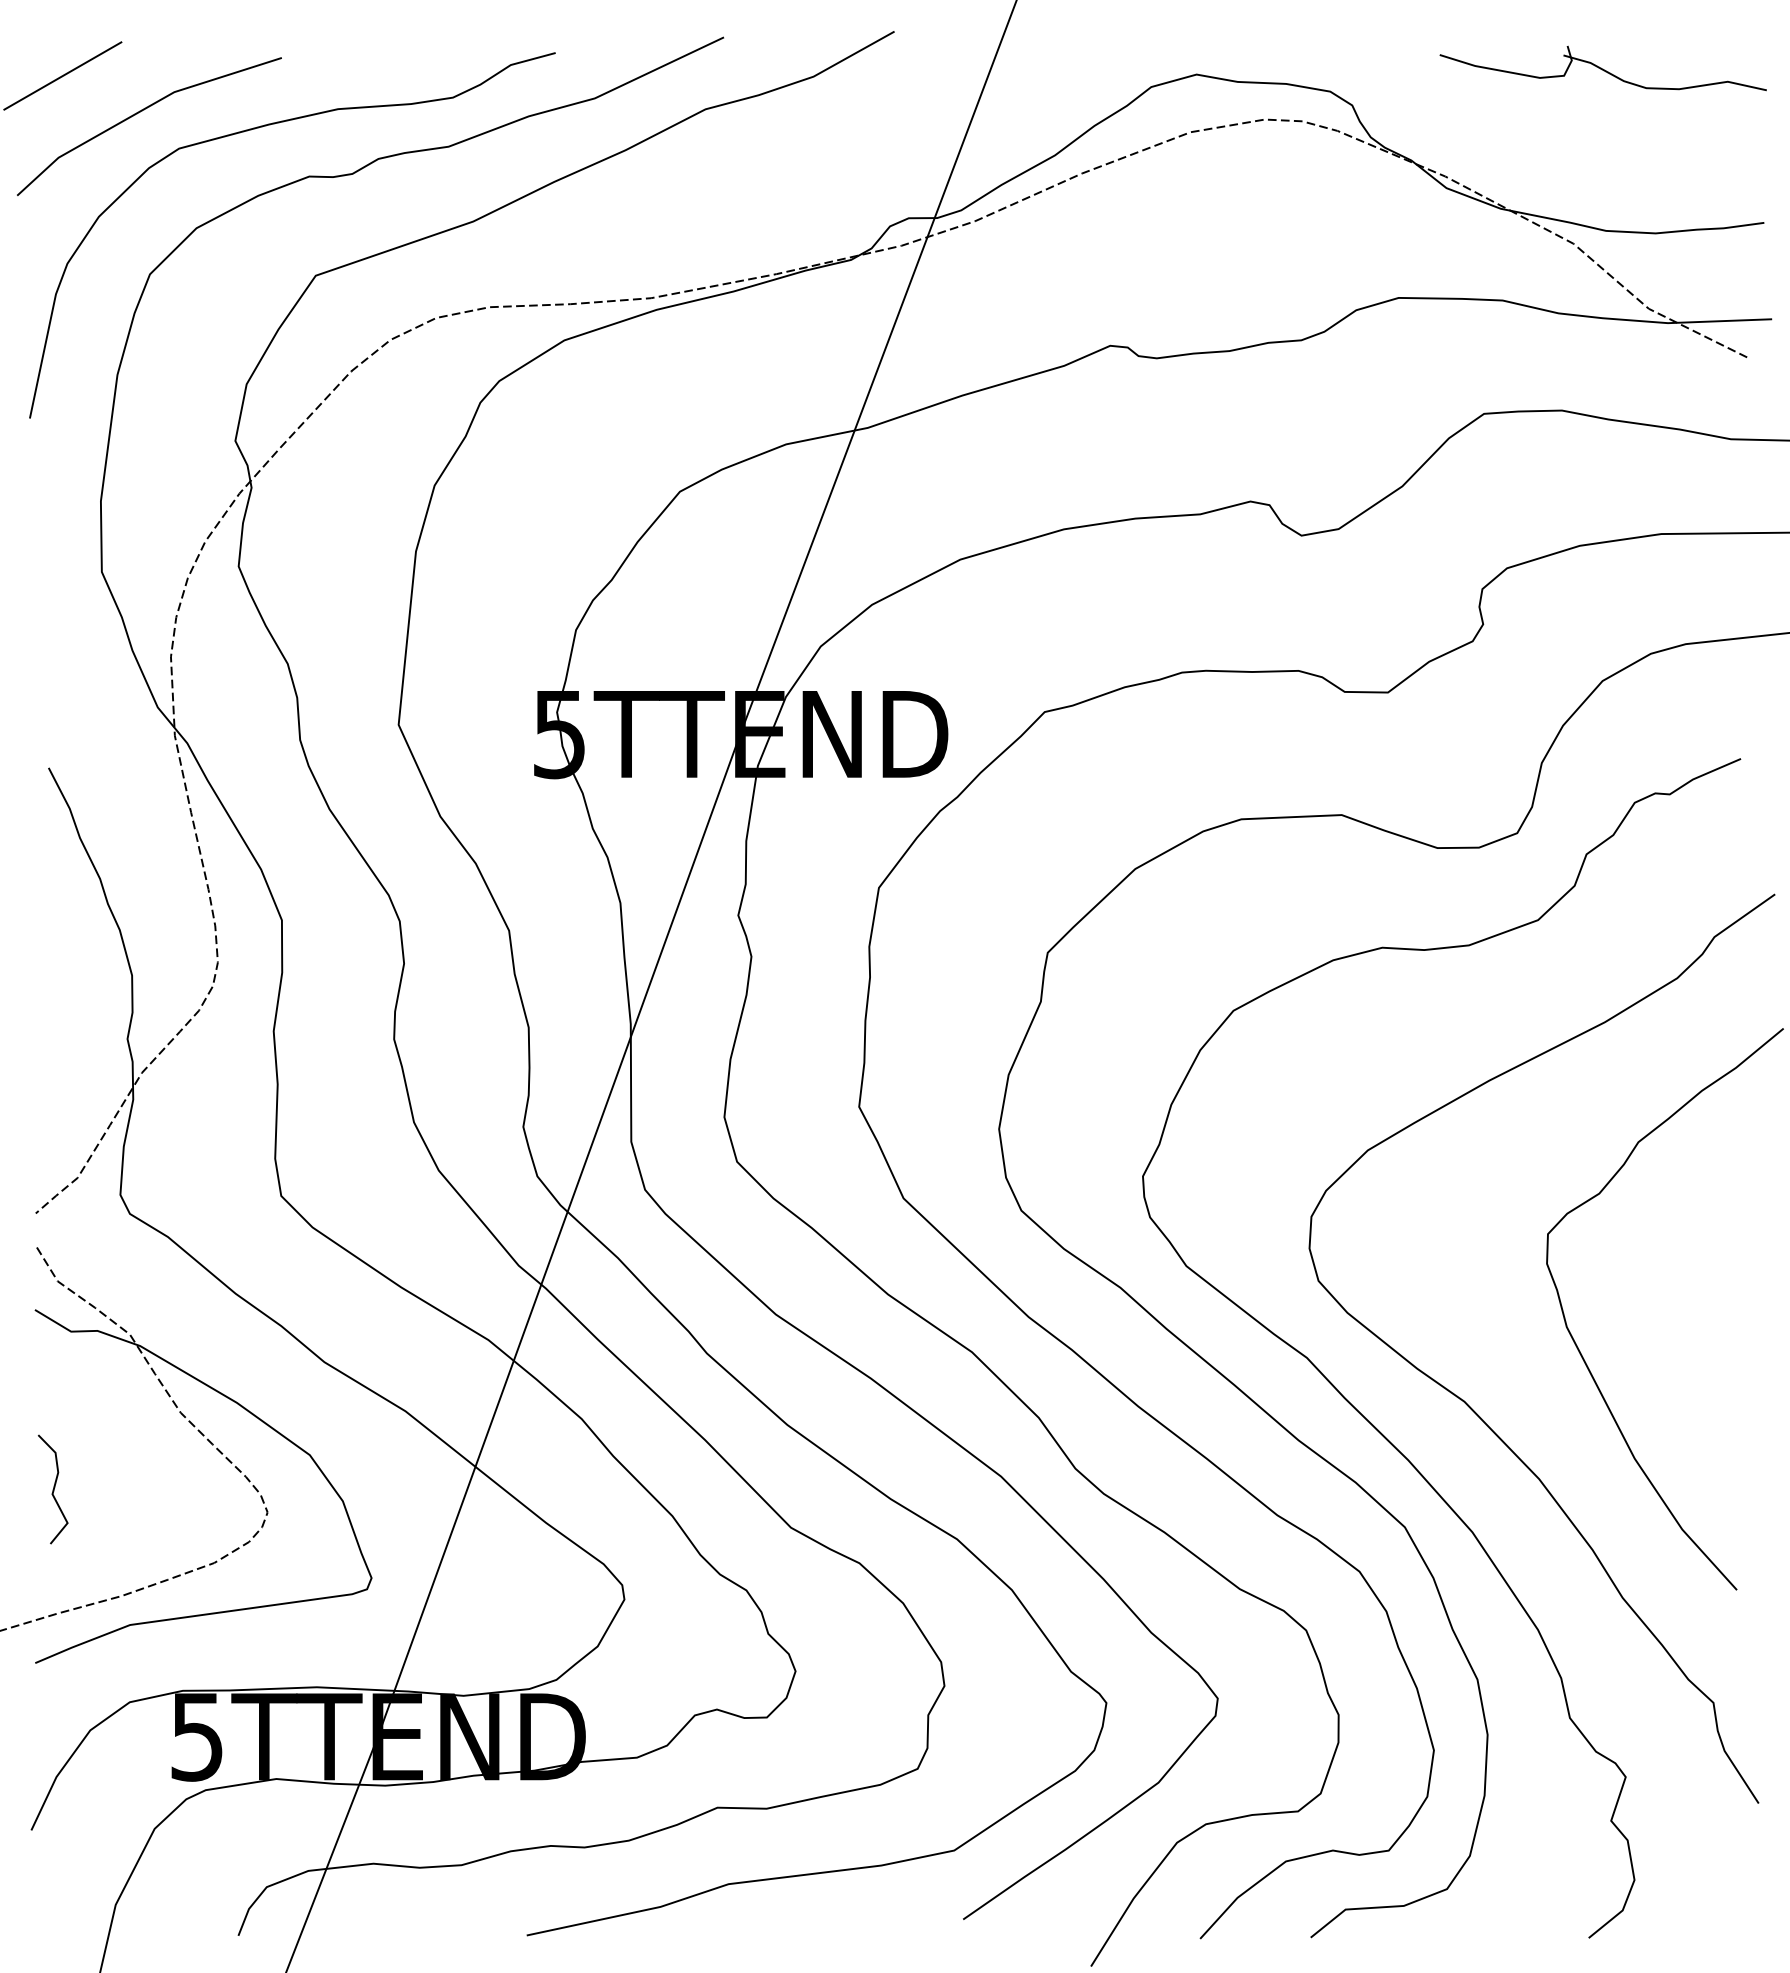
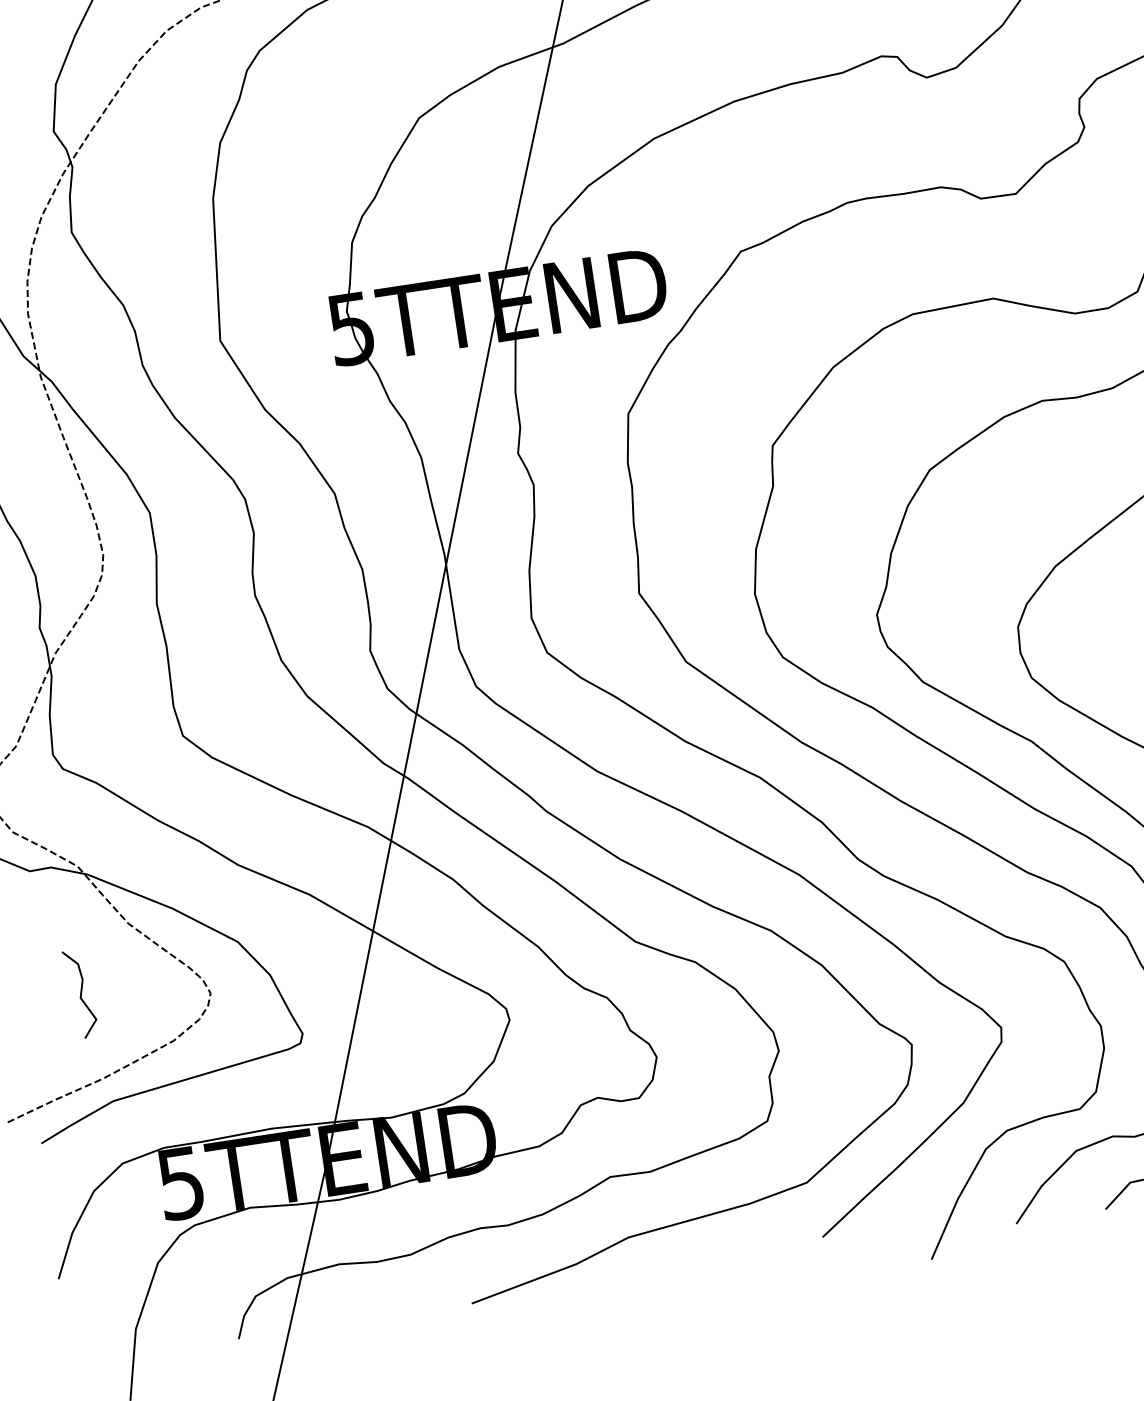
curve: (52, 1489) -> (80, 994), moved

